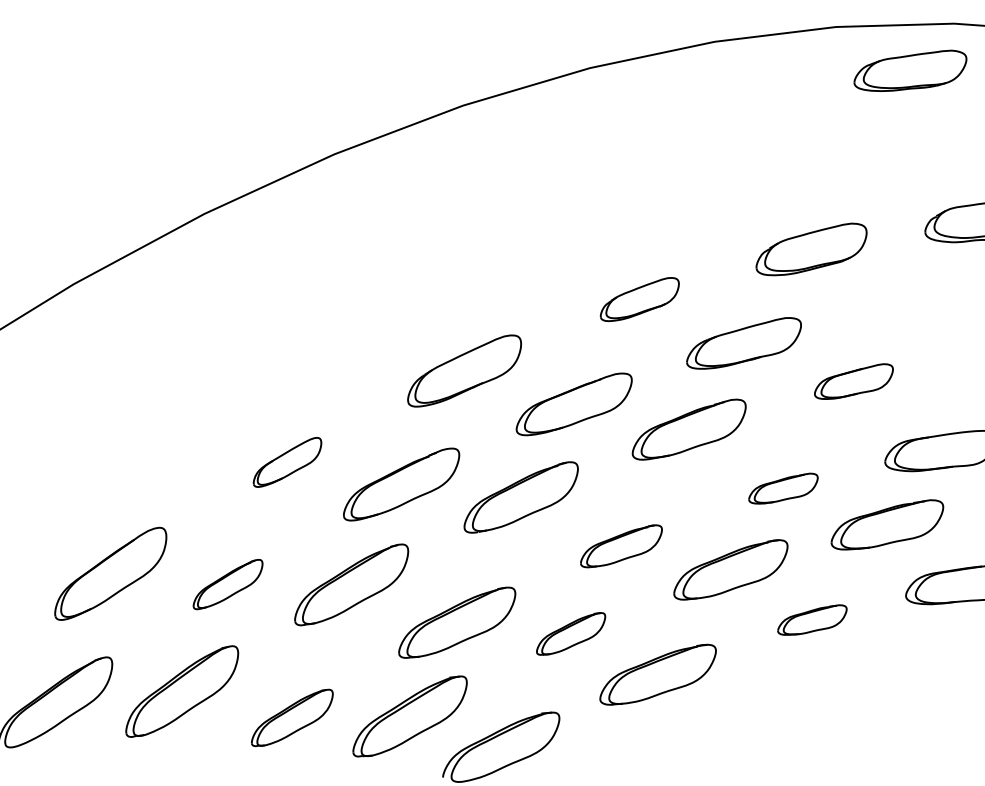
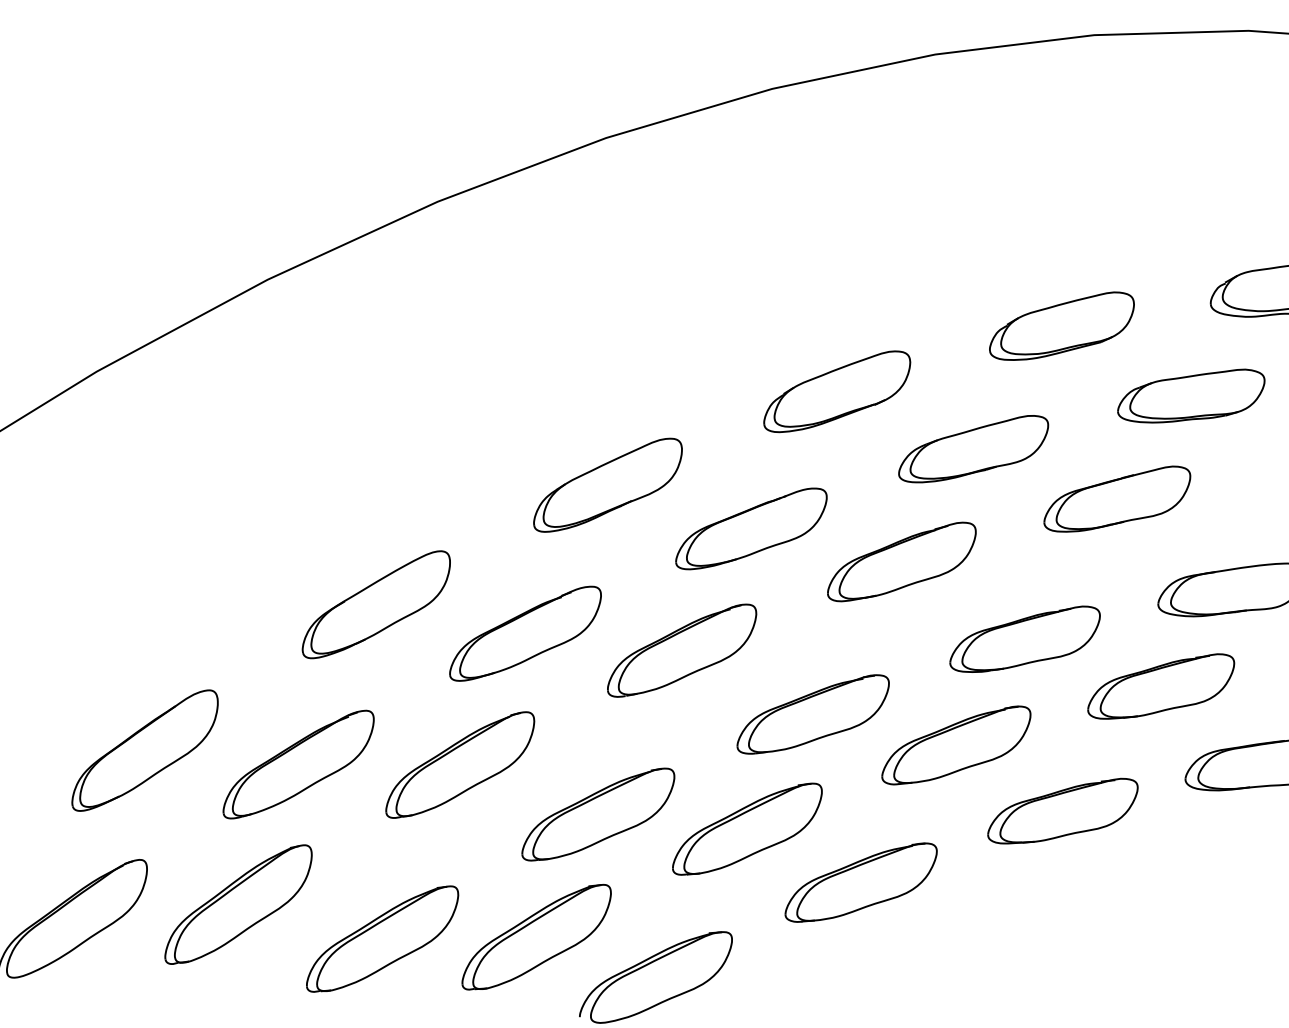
part: (910, 70) -> (1191, 395), moved
part: (639, 299) -> (836, 391), size x1.43
part: (853, 381) -> (1116, 498), size x1.43
part: (287, 462) -> (376, 604), size x1.67
part: (783, 488) -> (1025, 638), size x1.67
part: (621, 546) -> (813, 714), size x1.43
part: (227, 584) -> (297, 764), size x1.67
part: (812, 619) -> (1063, 810), size x1.67
part: (570, 633) -> (746, 828), size x1.67
part: (292, 717) -> (382, 938), size x1.43

